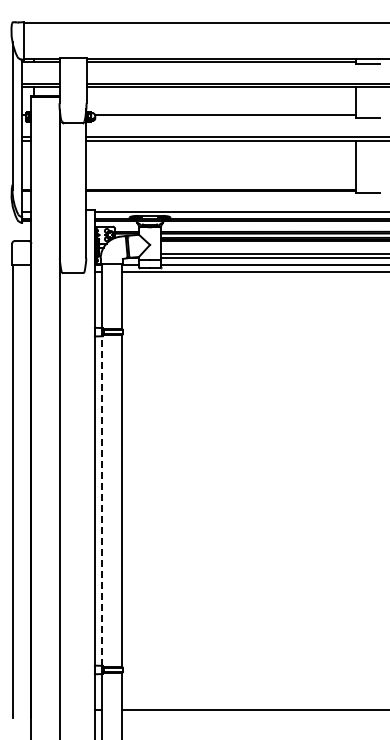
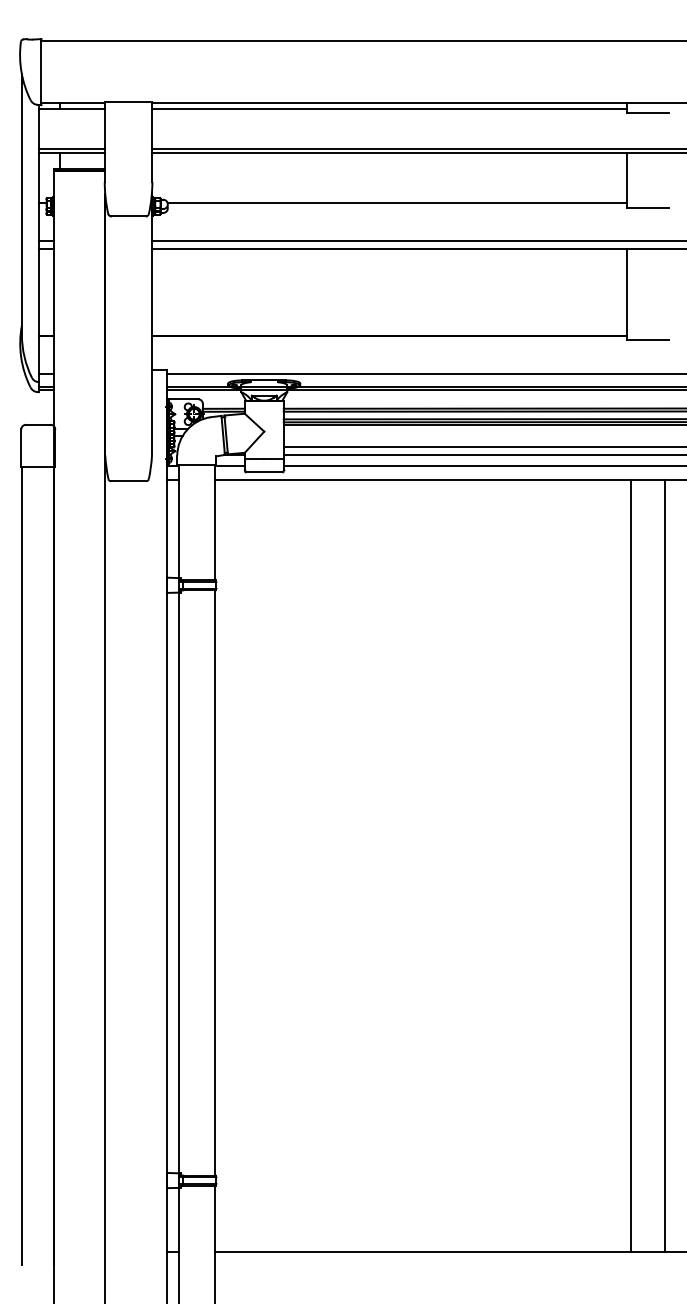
line: (358, 491) -> (631, 866), added
line: (377, 491) -> (665, 866), added
line: (101, 501) -> (178, 883), dashed -> solid

